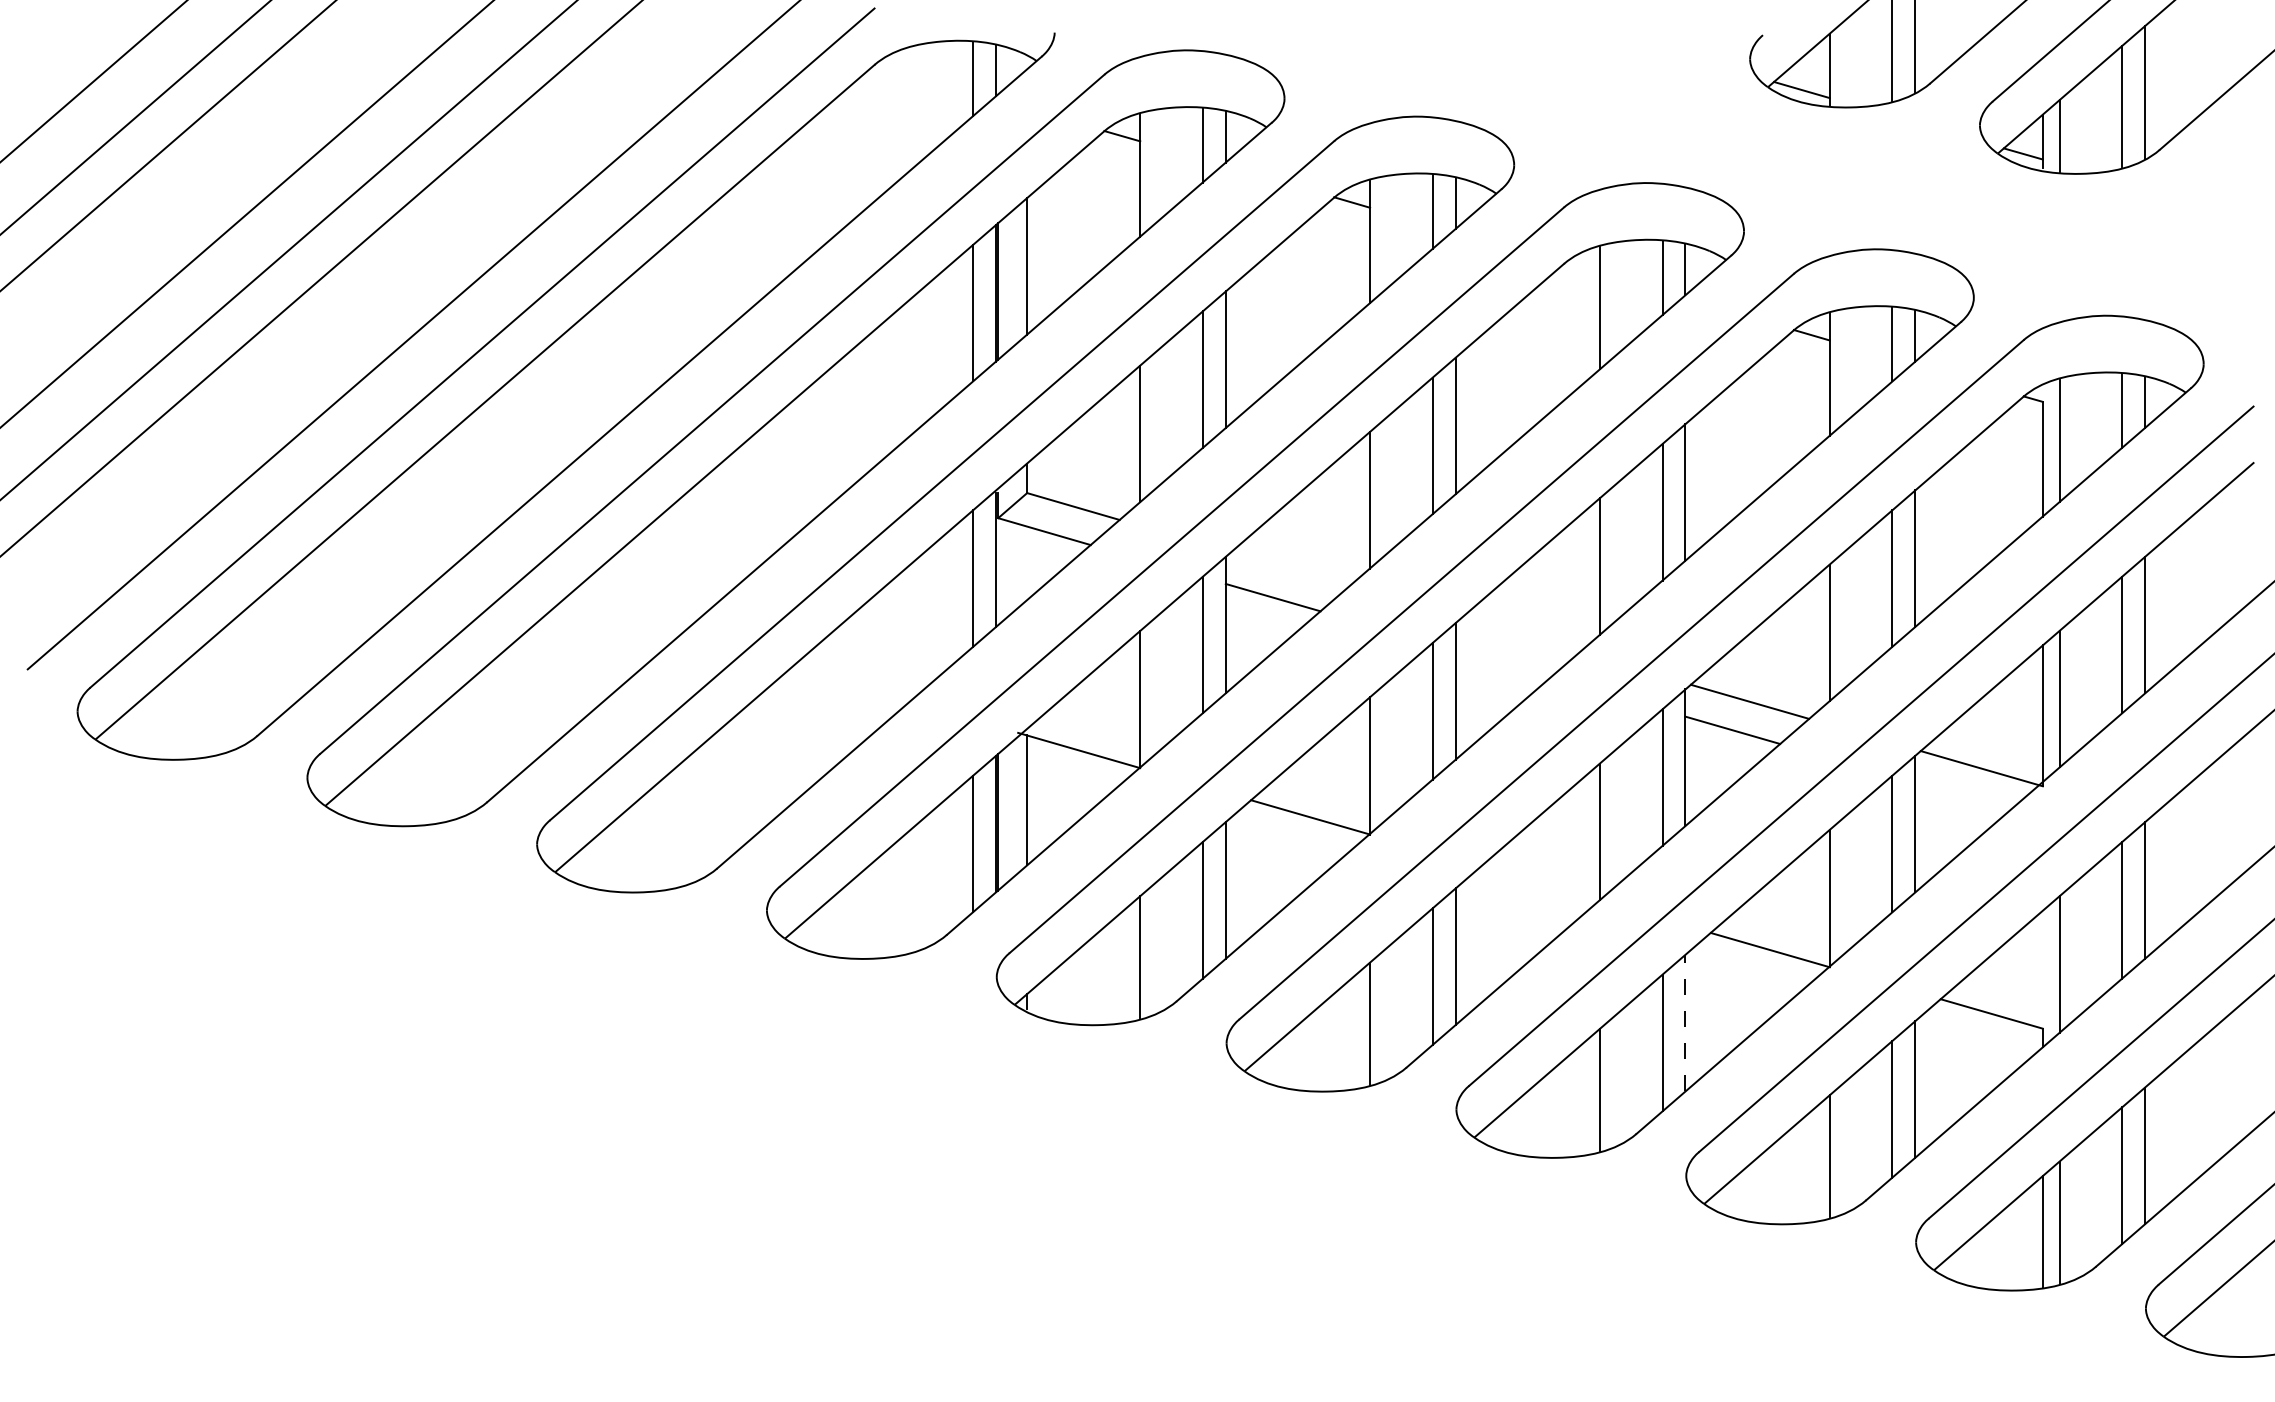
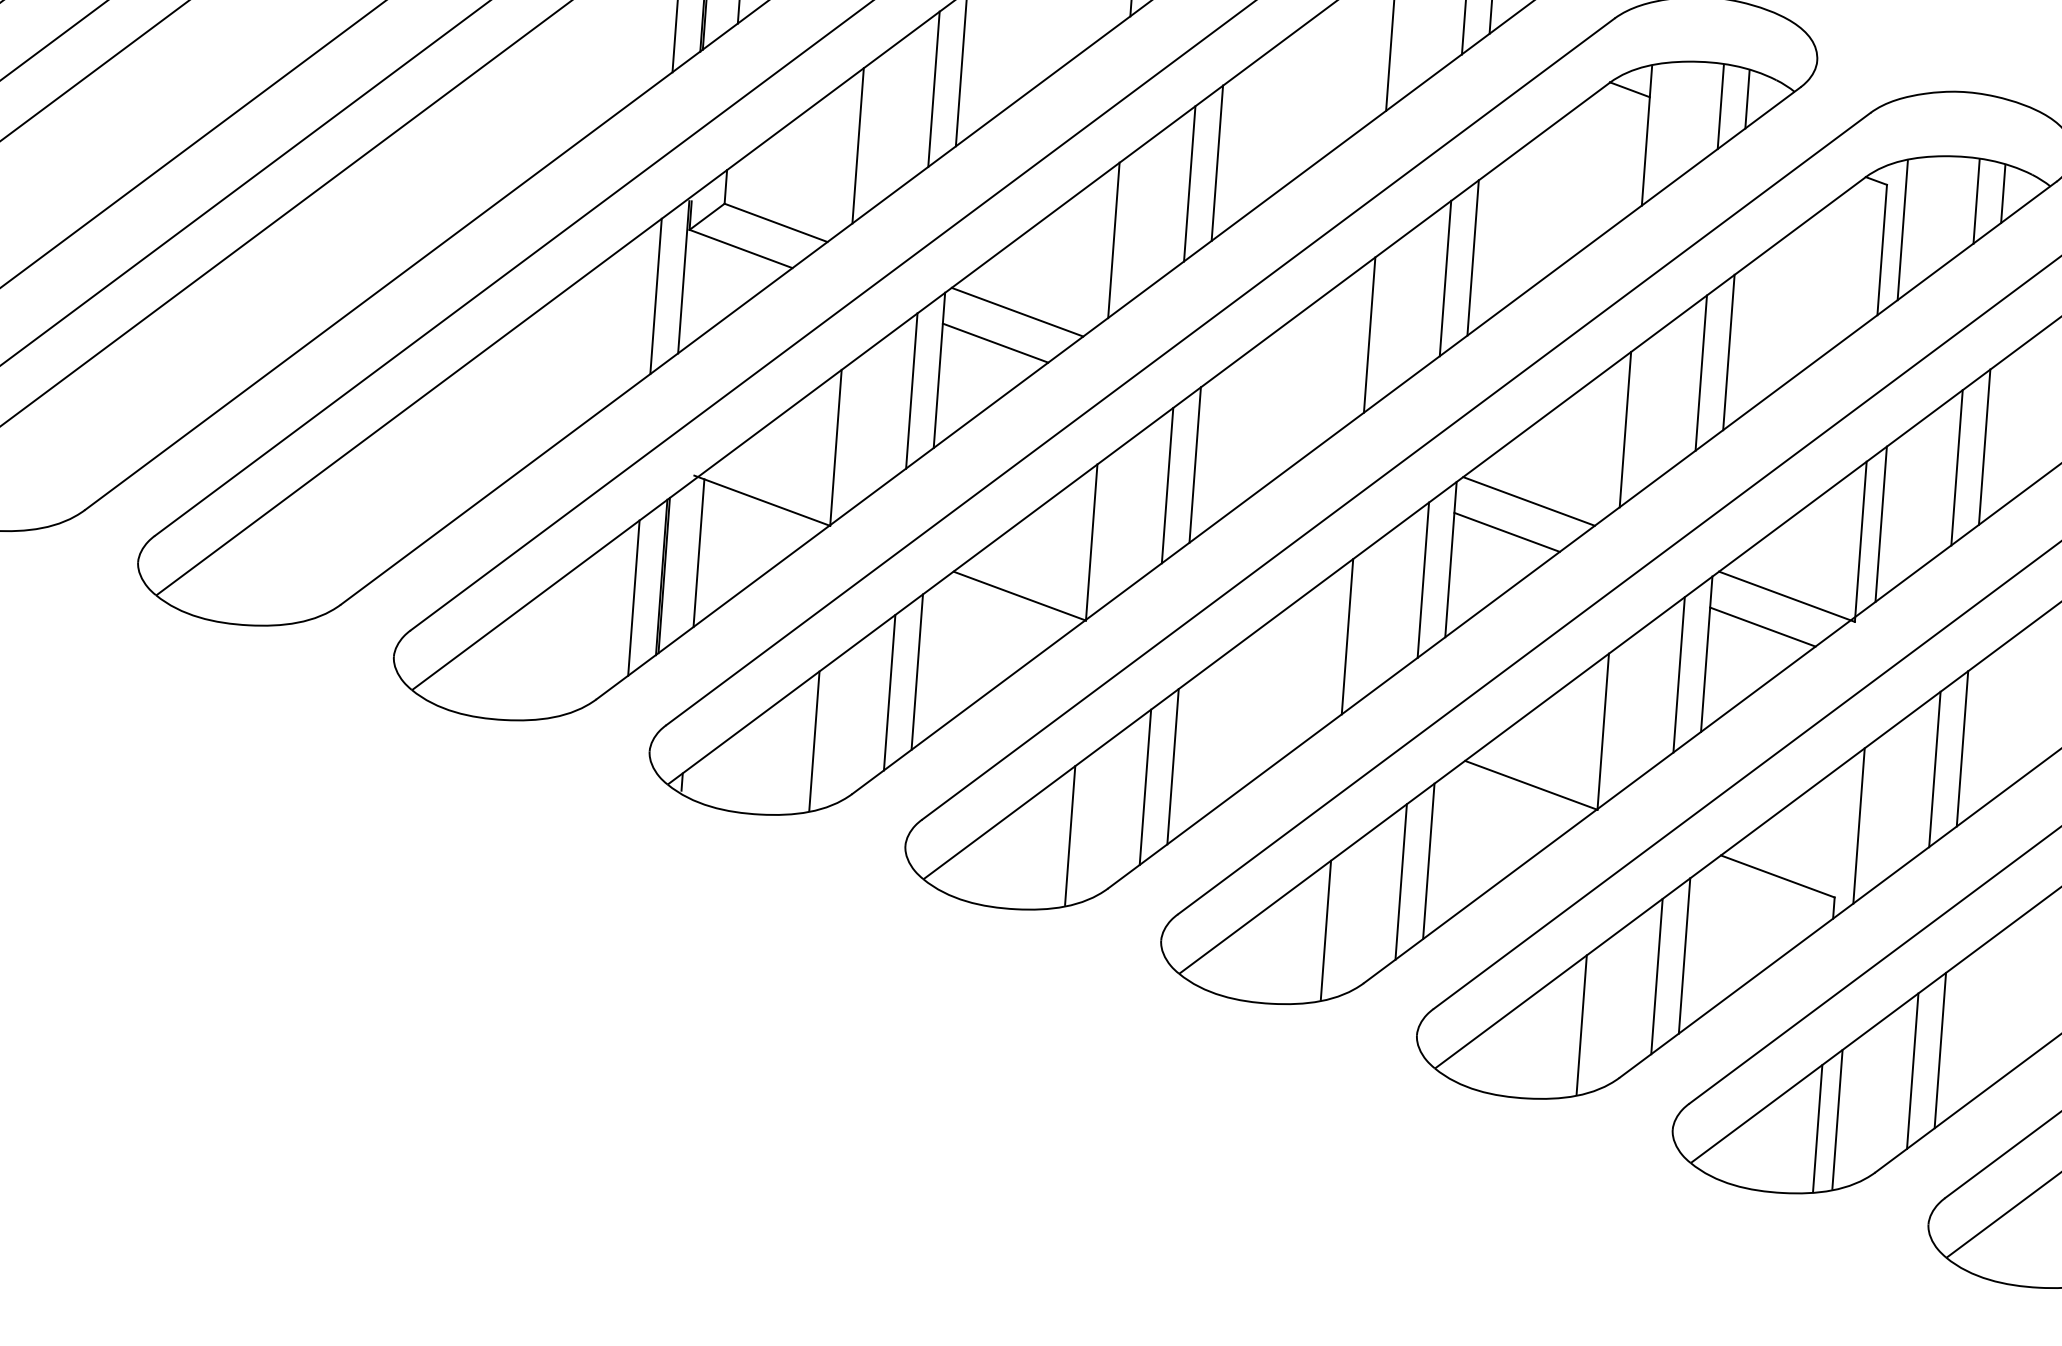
line: (1290, 569) -> (1017, 312), added
line: (1962, 796) -> (1762, 626), added
line: (1685, 1022) -> (1428, 860), dashed -> solid

